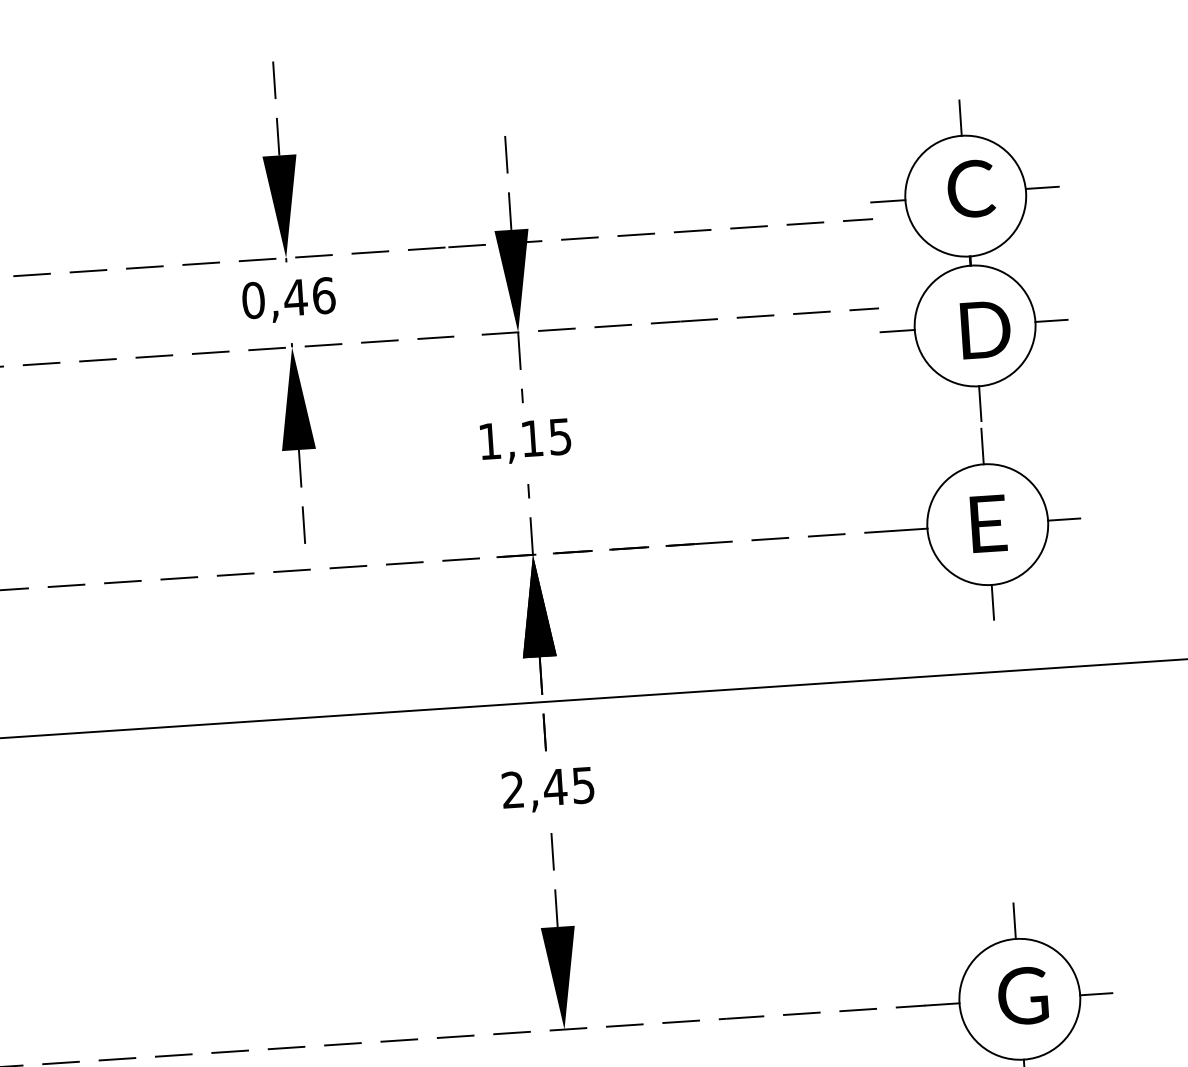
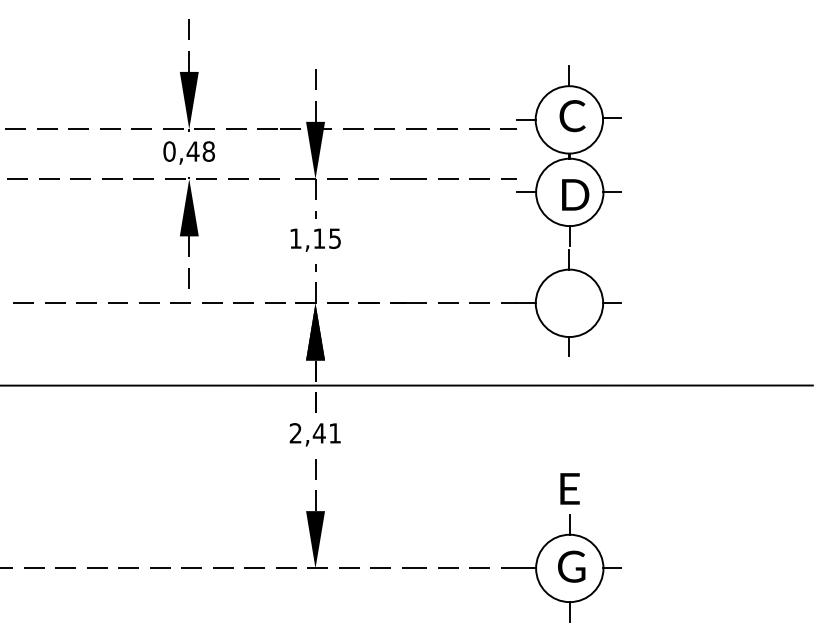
text: (323, 295) -> (208, 151), 0,46 -> 0,48
text: (987, 523) -> (569, 488), moved
text: (582, 785) -> (334, 433), 2,45 -> 2,41

